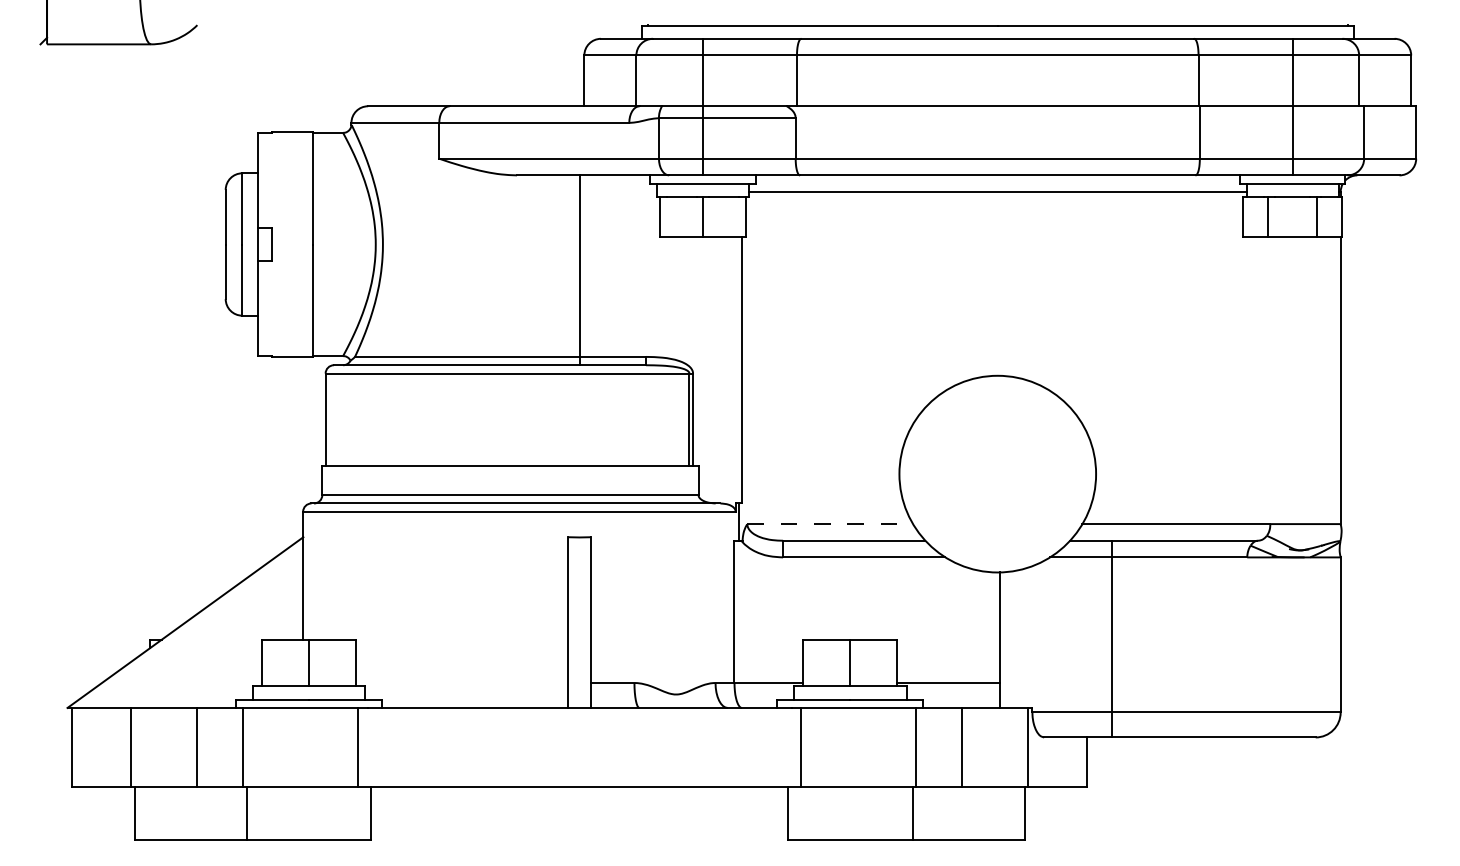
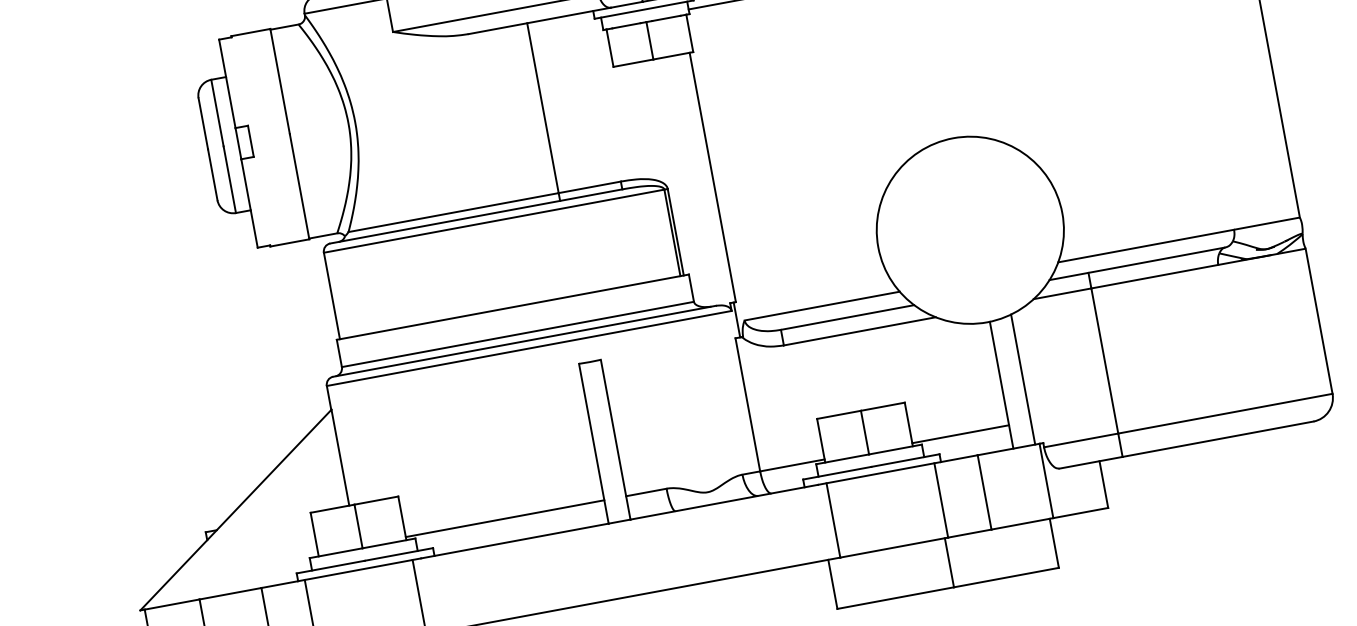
line: (830, 524) -> (822, 306), dashed -> solid
line: (1023, 637) -> (1022, 378), added
line: (461, 683) -> (504, 519), added

